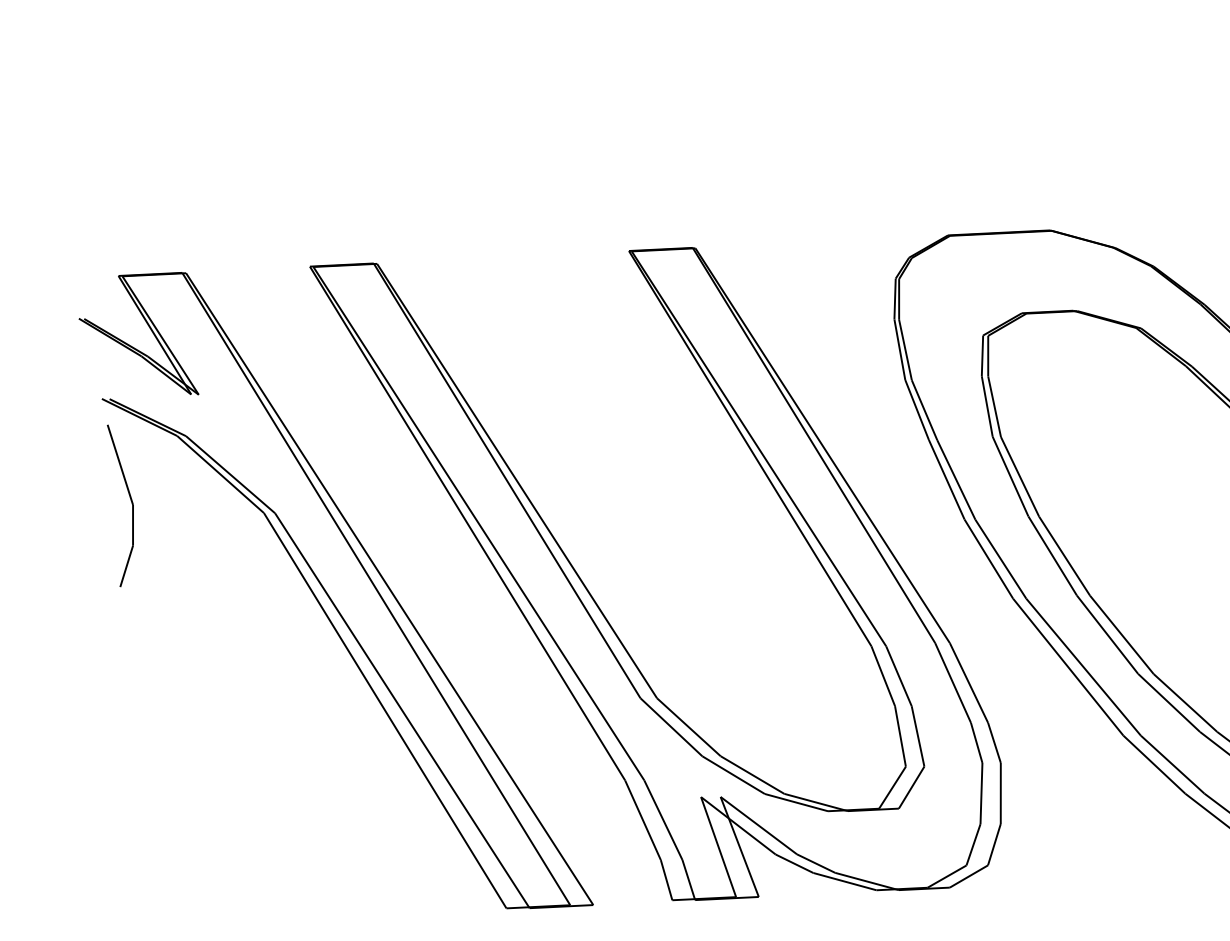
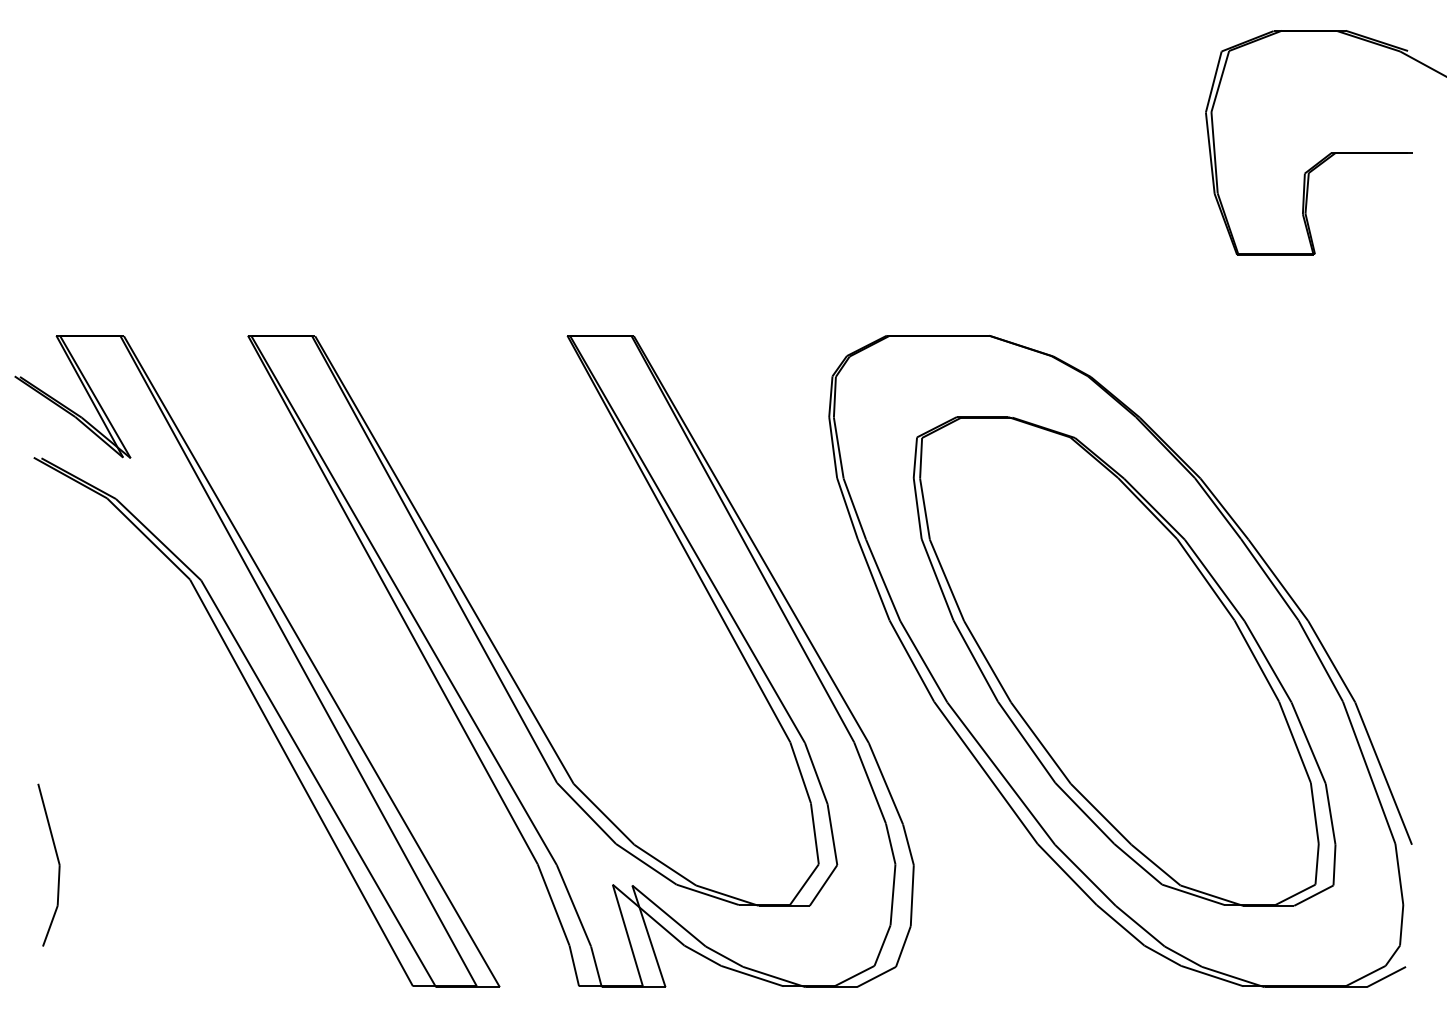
part: (130, 501) -> (57, 861), moved

